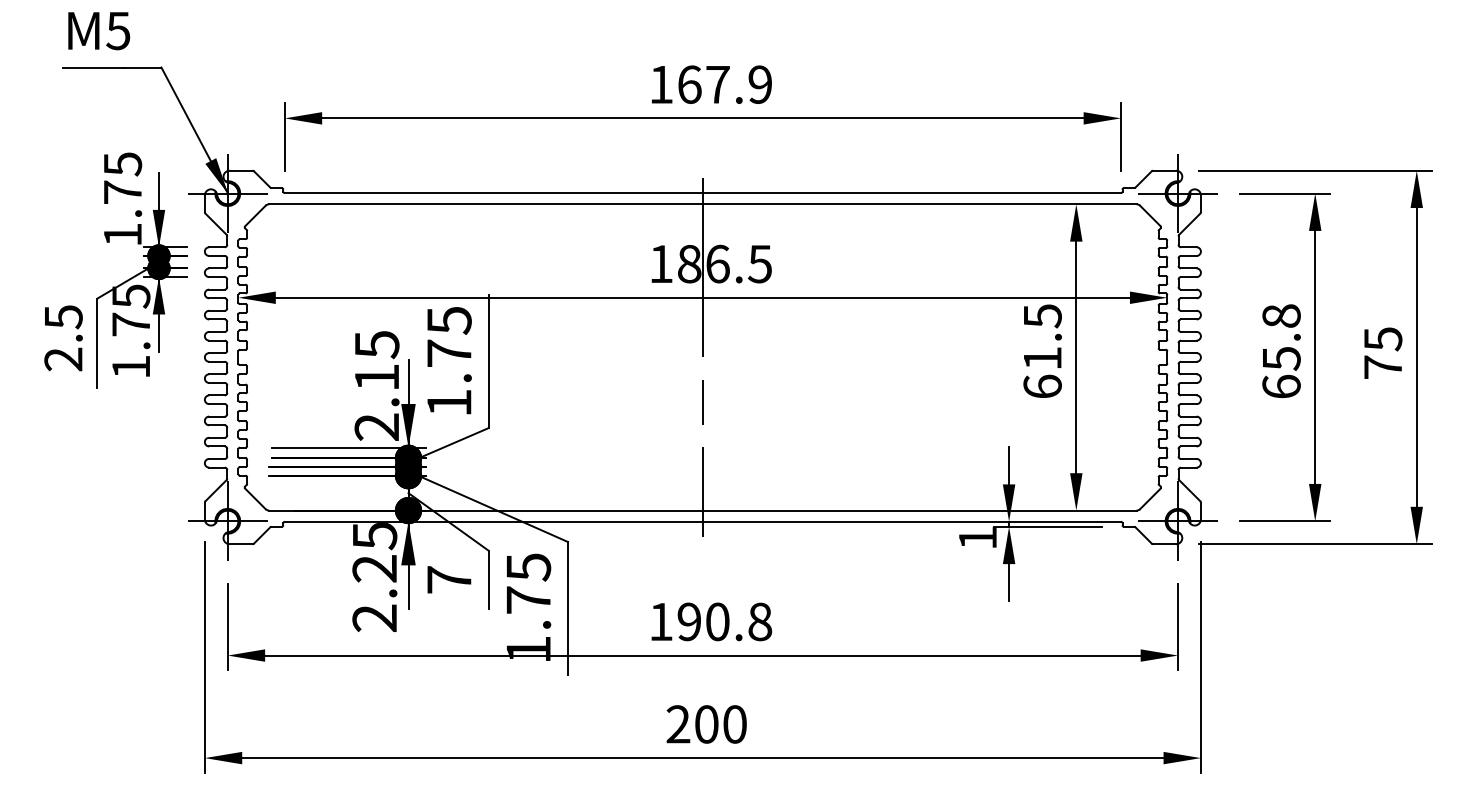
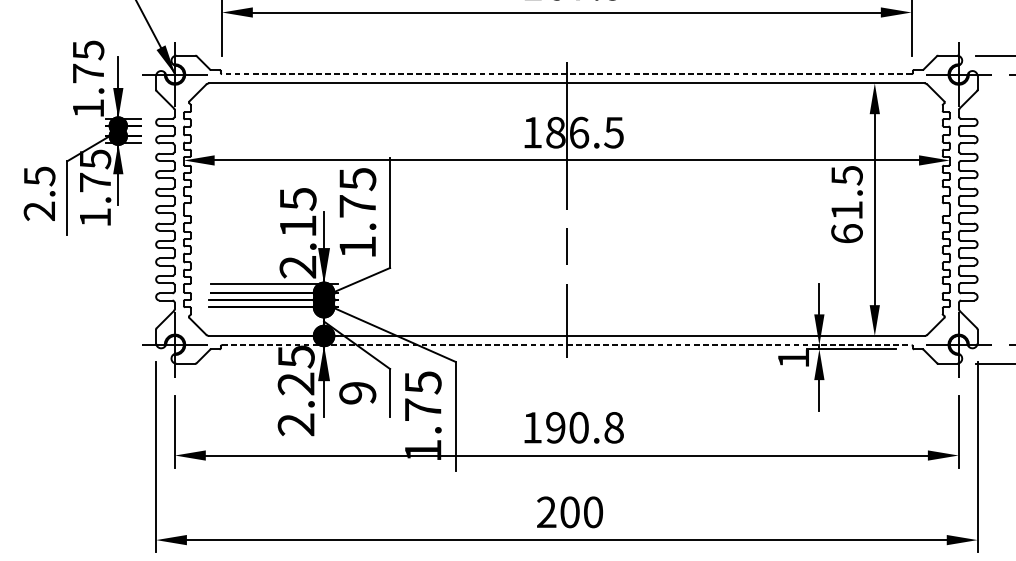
line: (702, 193) -> (566, 74), solid -> dashed
line: (703, 521) -> (567, 344), solid -> dashed
text: (448, 579) -> (357, 392), 7 -> 9

